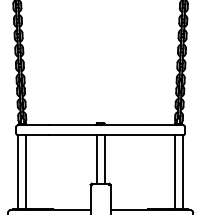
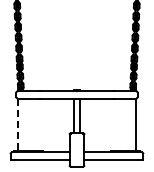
line: (26, 171) -> (23, 124), removed
line: (175, 171) -> (130, 124), removed
line: (17, 172) -> (17, 125), solid -> dashed

